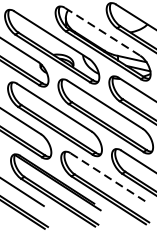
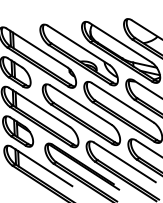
line: (102, 31) -> (120, 42), dashed -> solid
line: (108, 177) -> (125, 162), dashed -> solid

